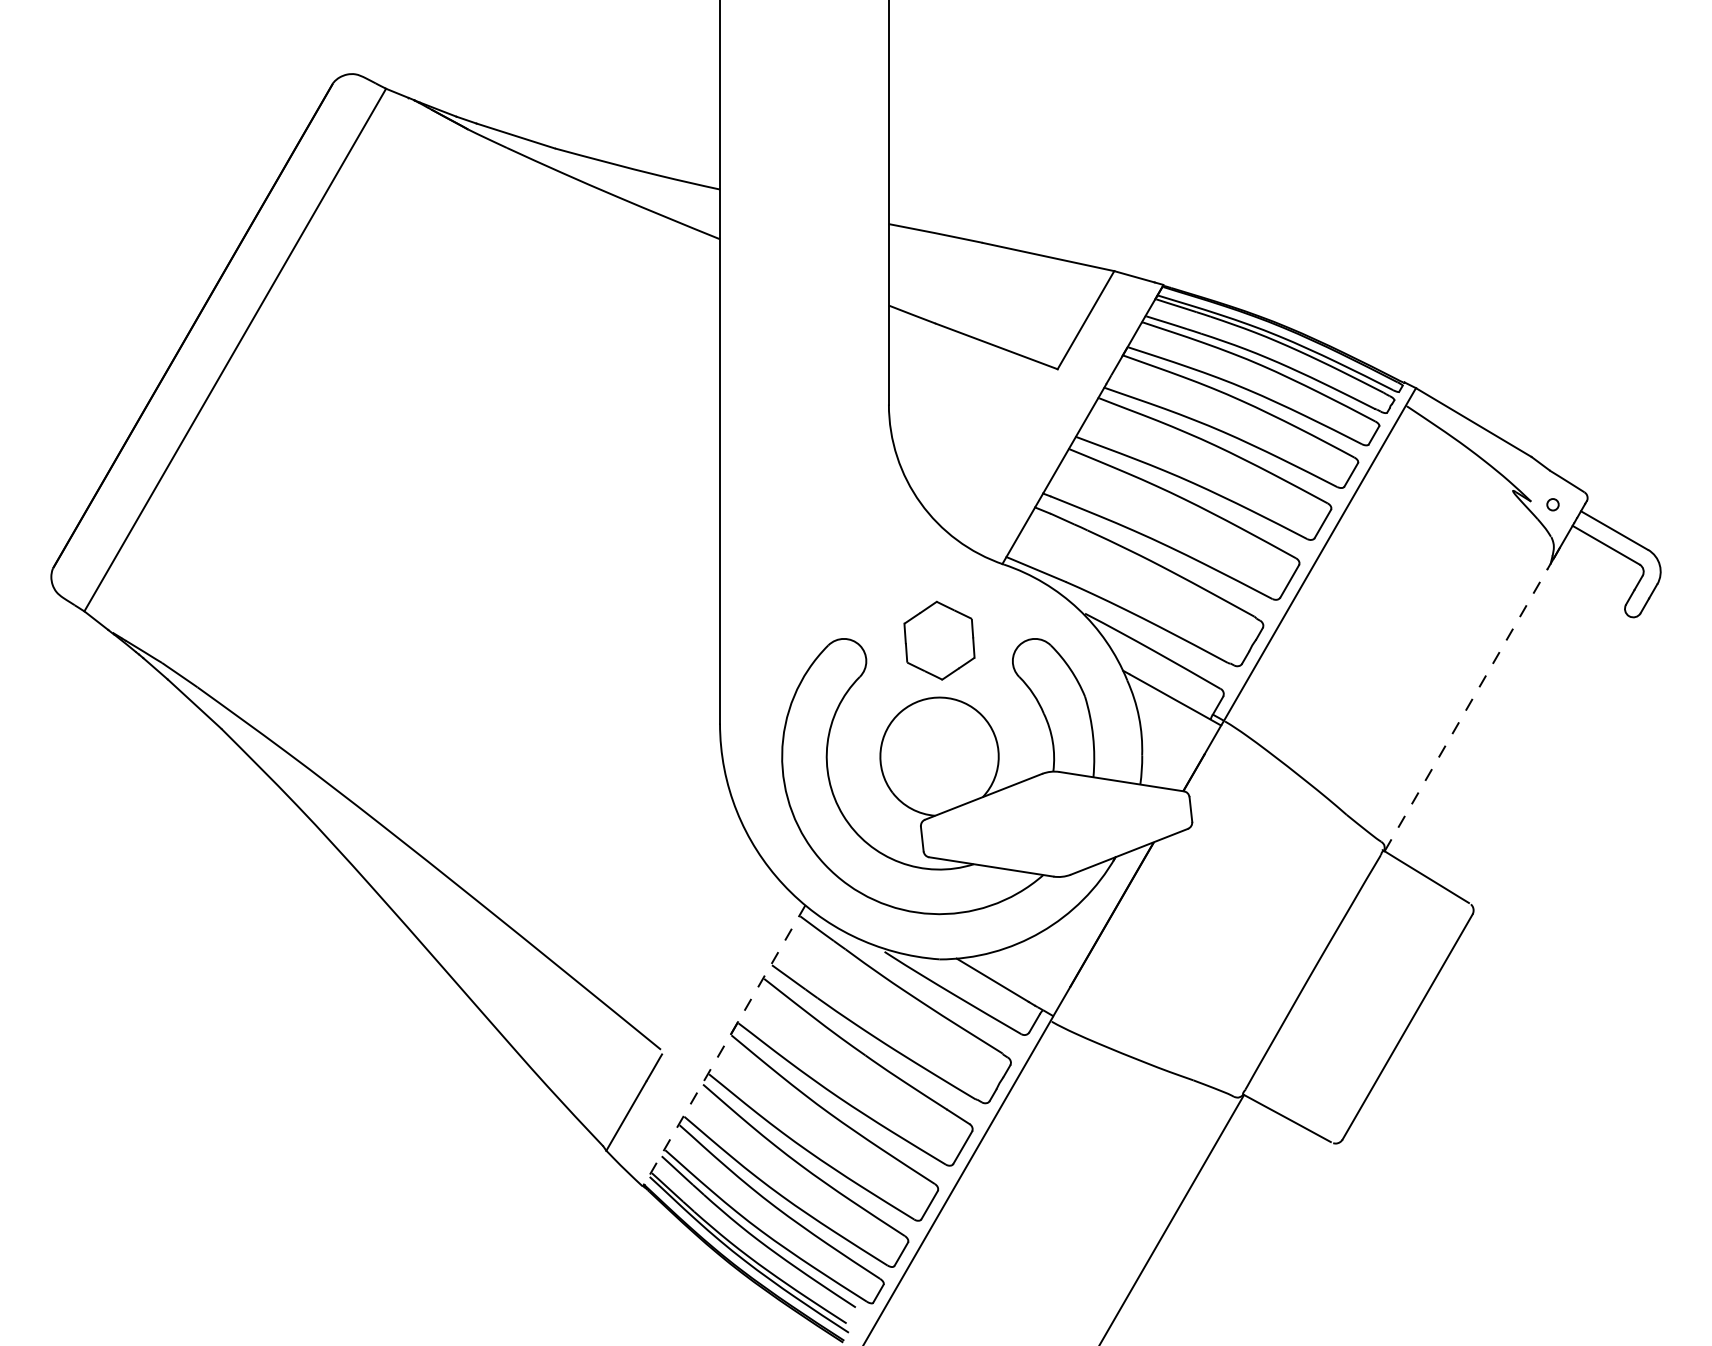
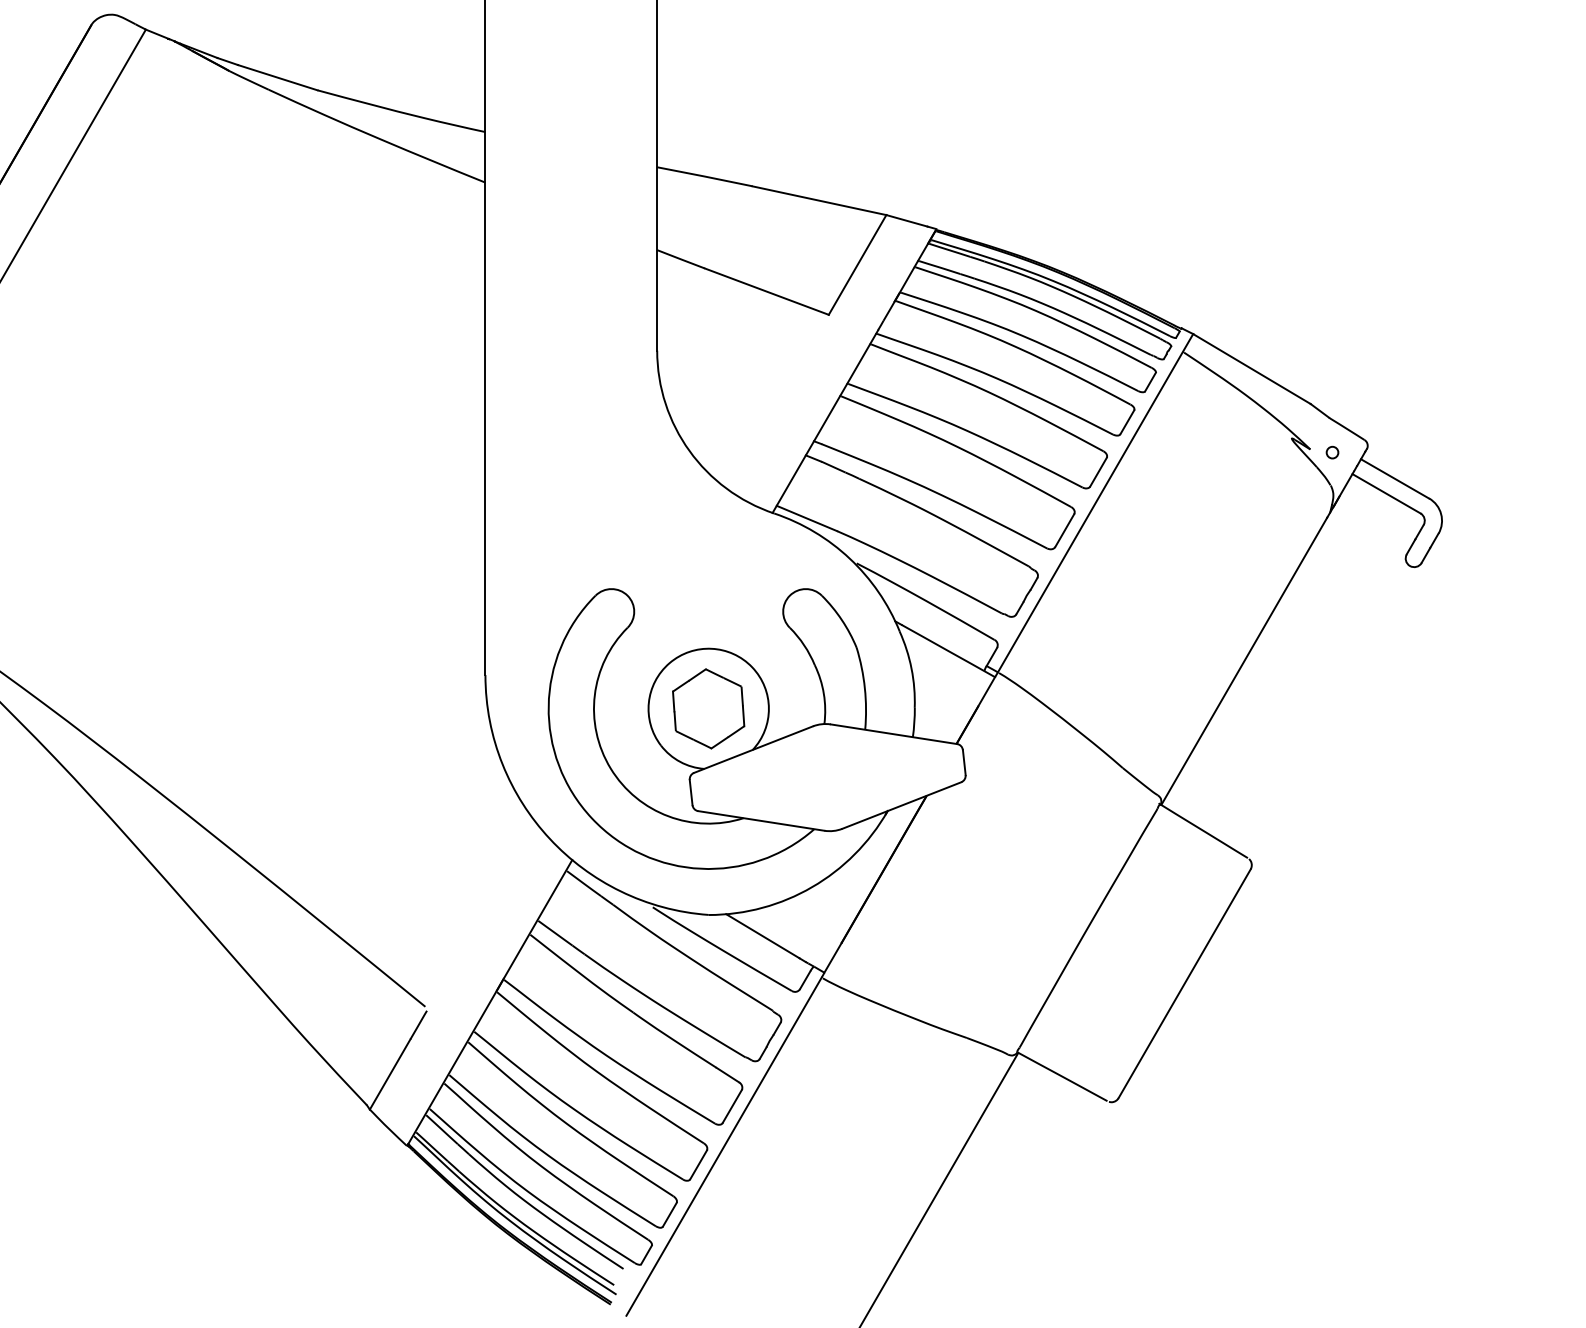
part: (939, 640) -> (708, 708), moved
line: (1466, 709) -> (1244, 660), dashed -> solid
line: (725, 1044) -> (491, 1001), dashed -> solid

